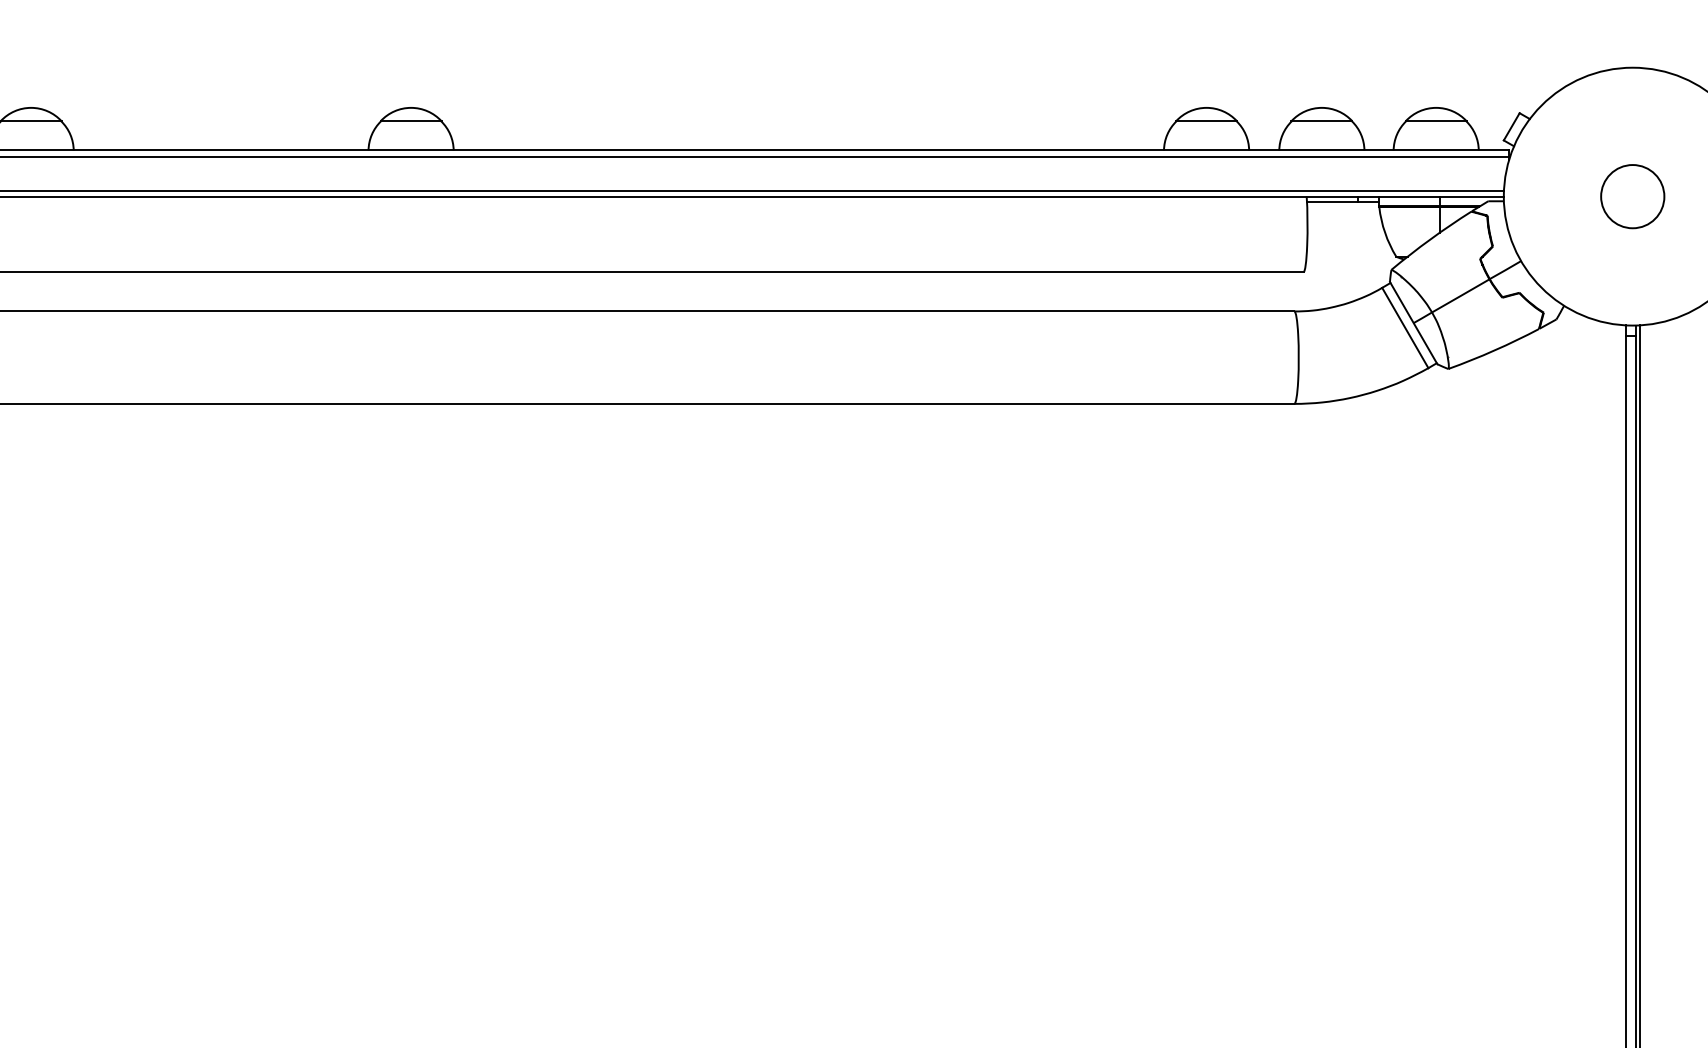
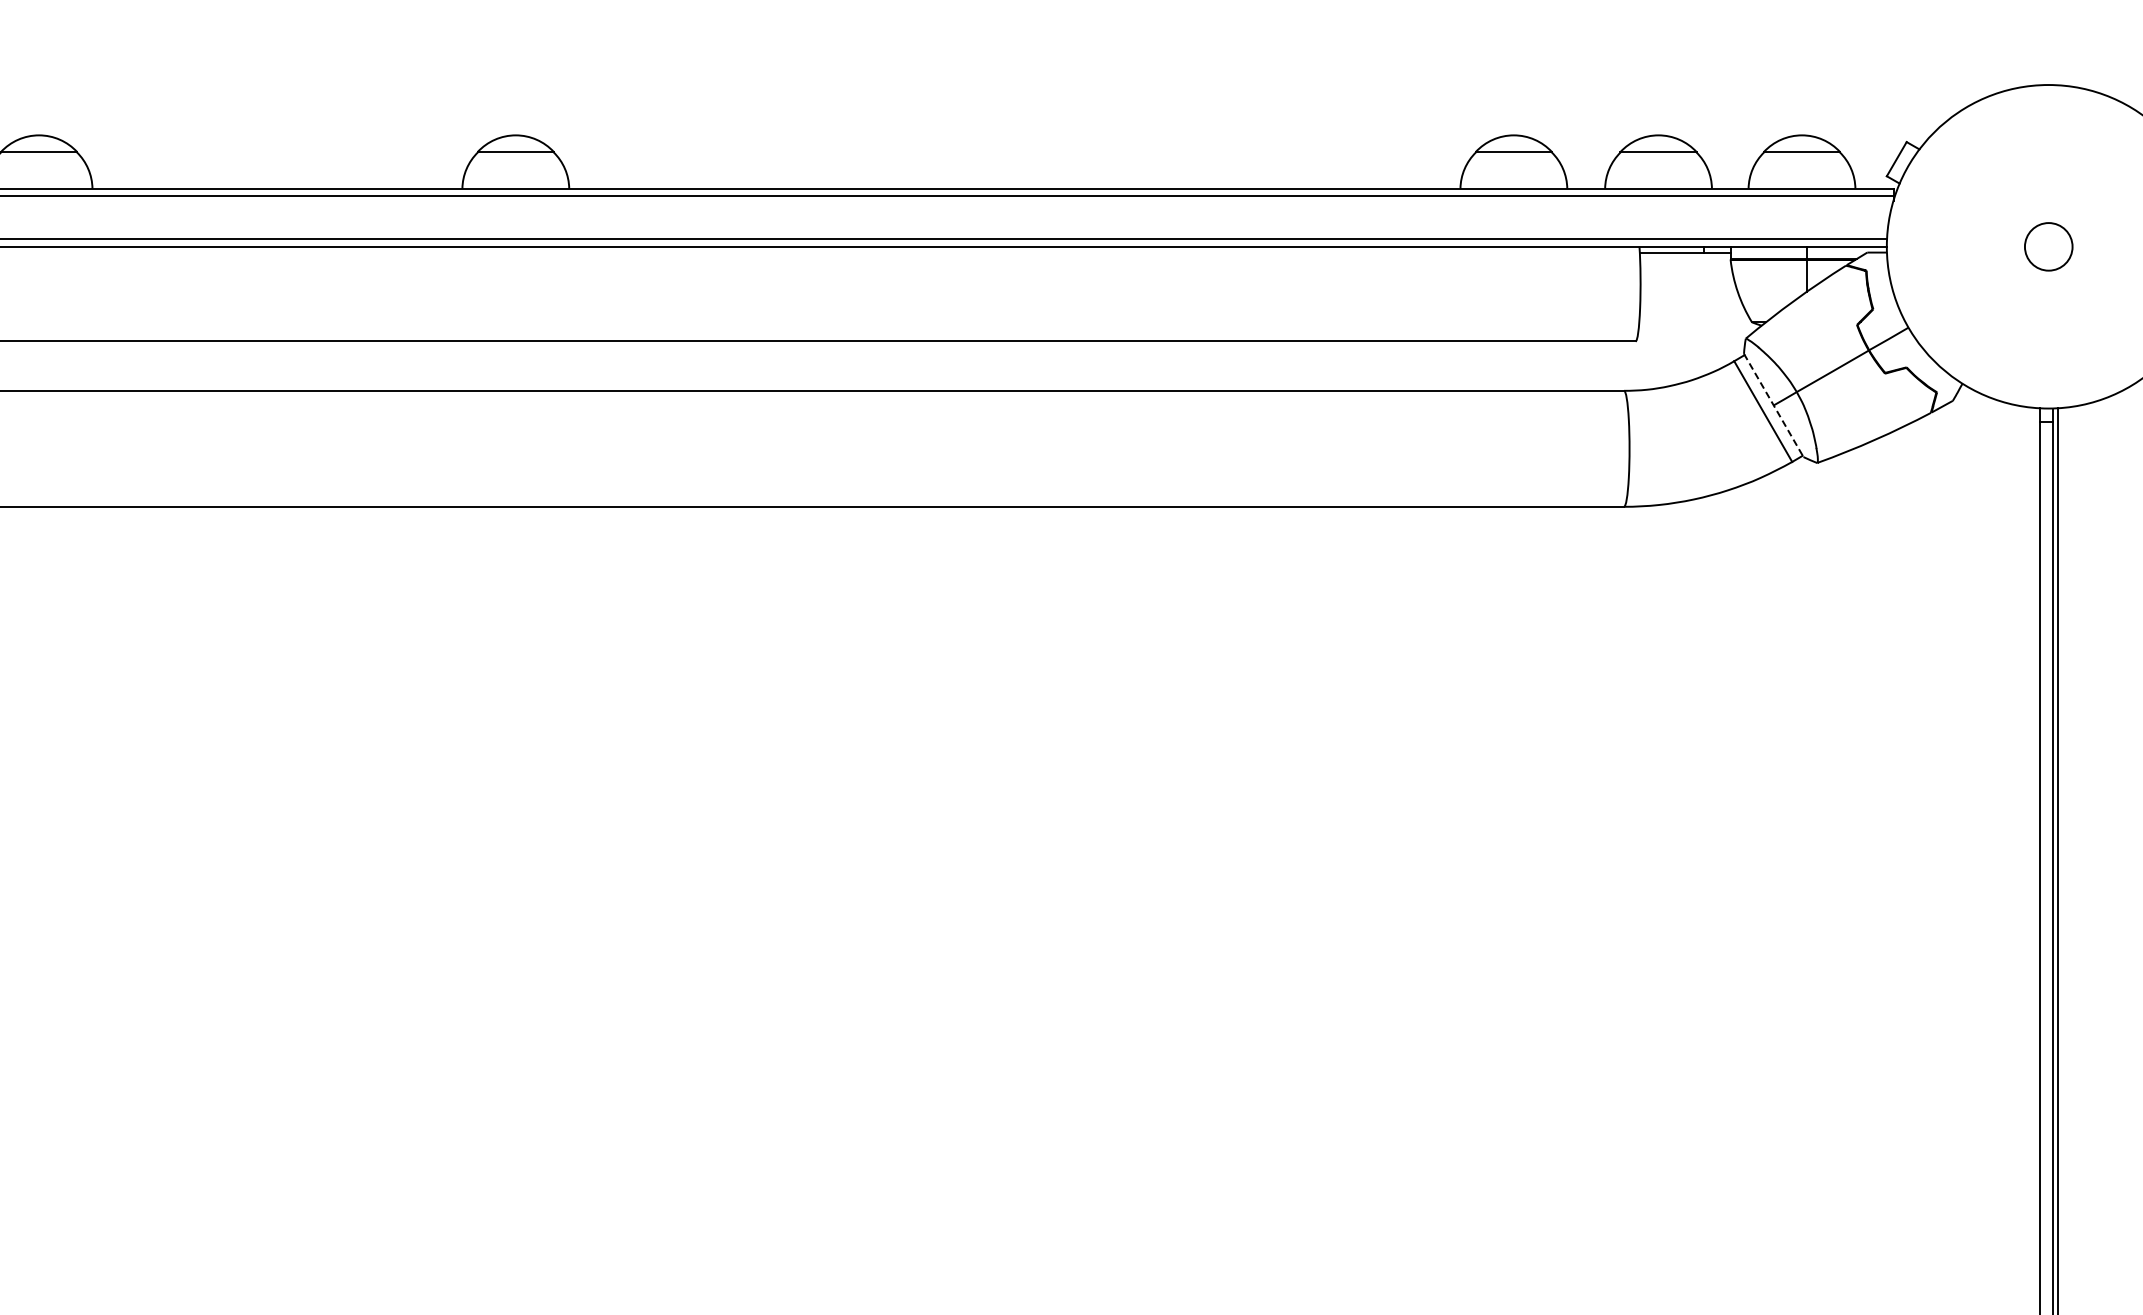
circle: (1632, 196) -> (2048, 246), size x0.6
line: (1413, 323) -> (1773, 405), solid -> dashed

